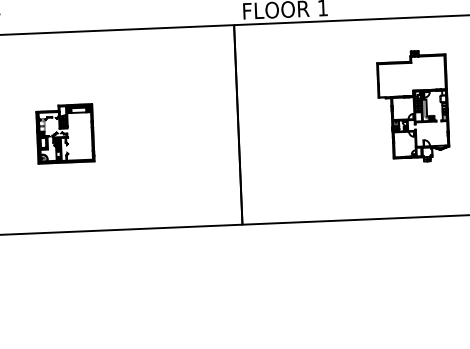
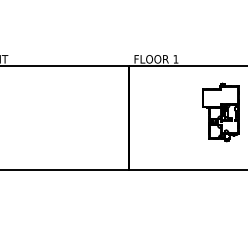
part: (65, 132) -> (39, 118), removed

